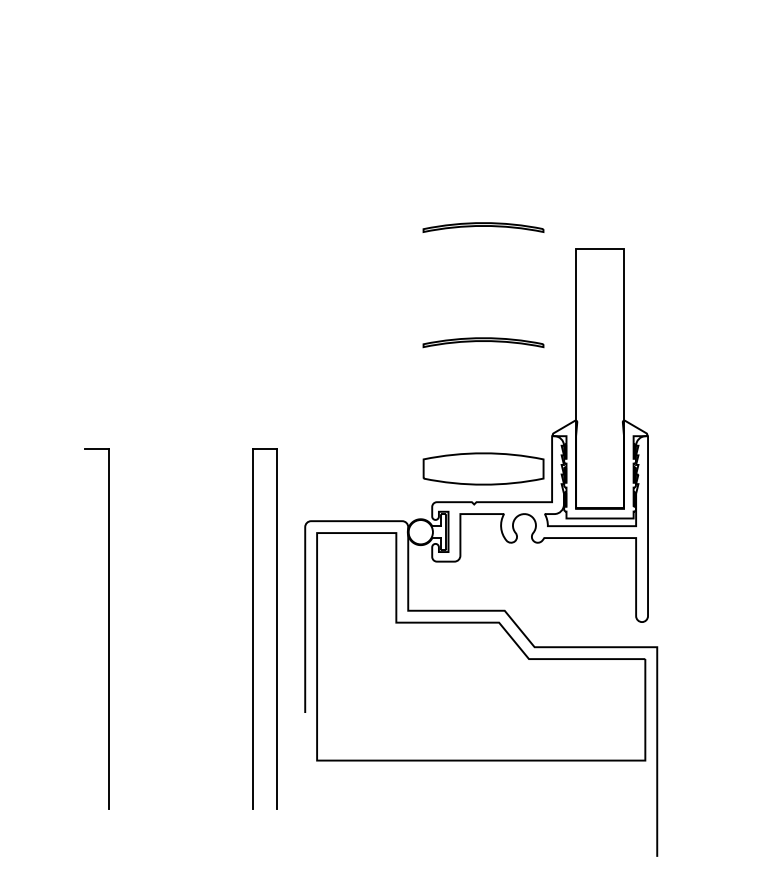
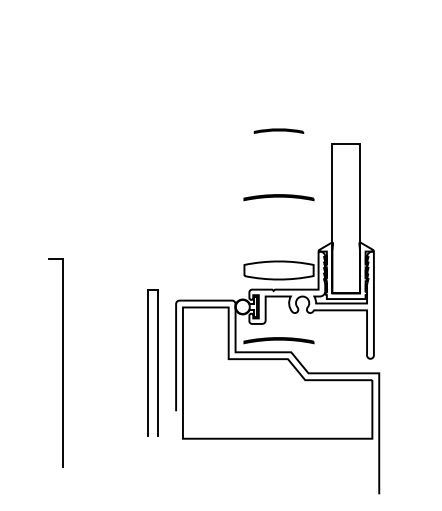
part: (482, 226) -> (278, 130), size x0.7
part: (482, 590) -> (278, 340), added
part: (264, 628) -> (152, 362), size x0.7

